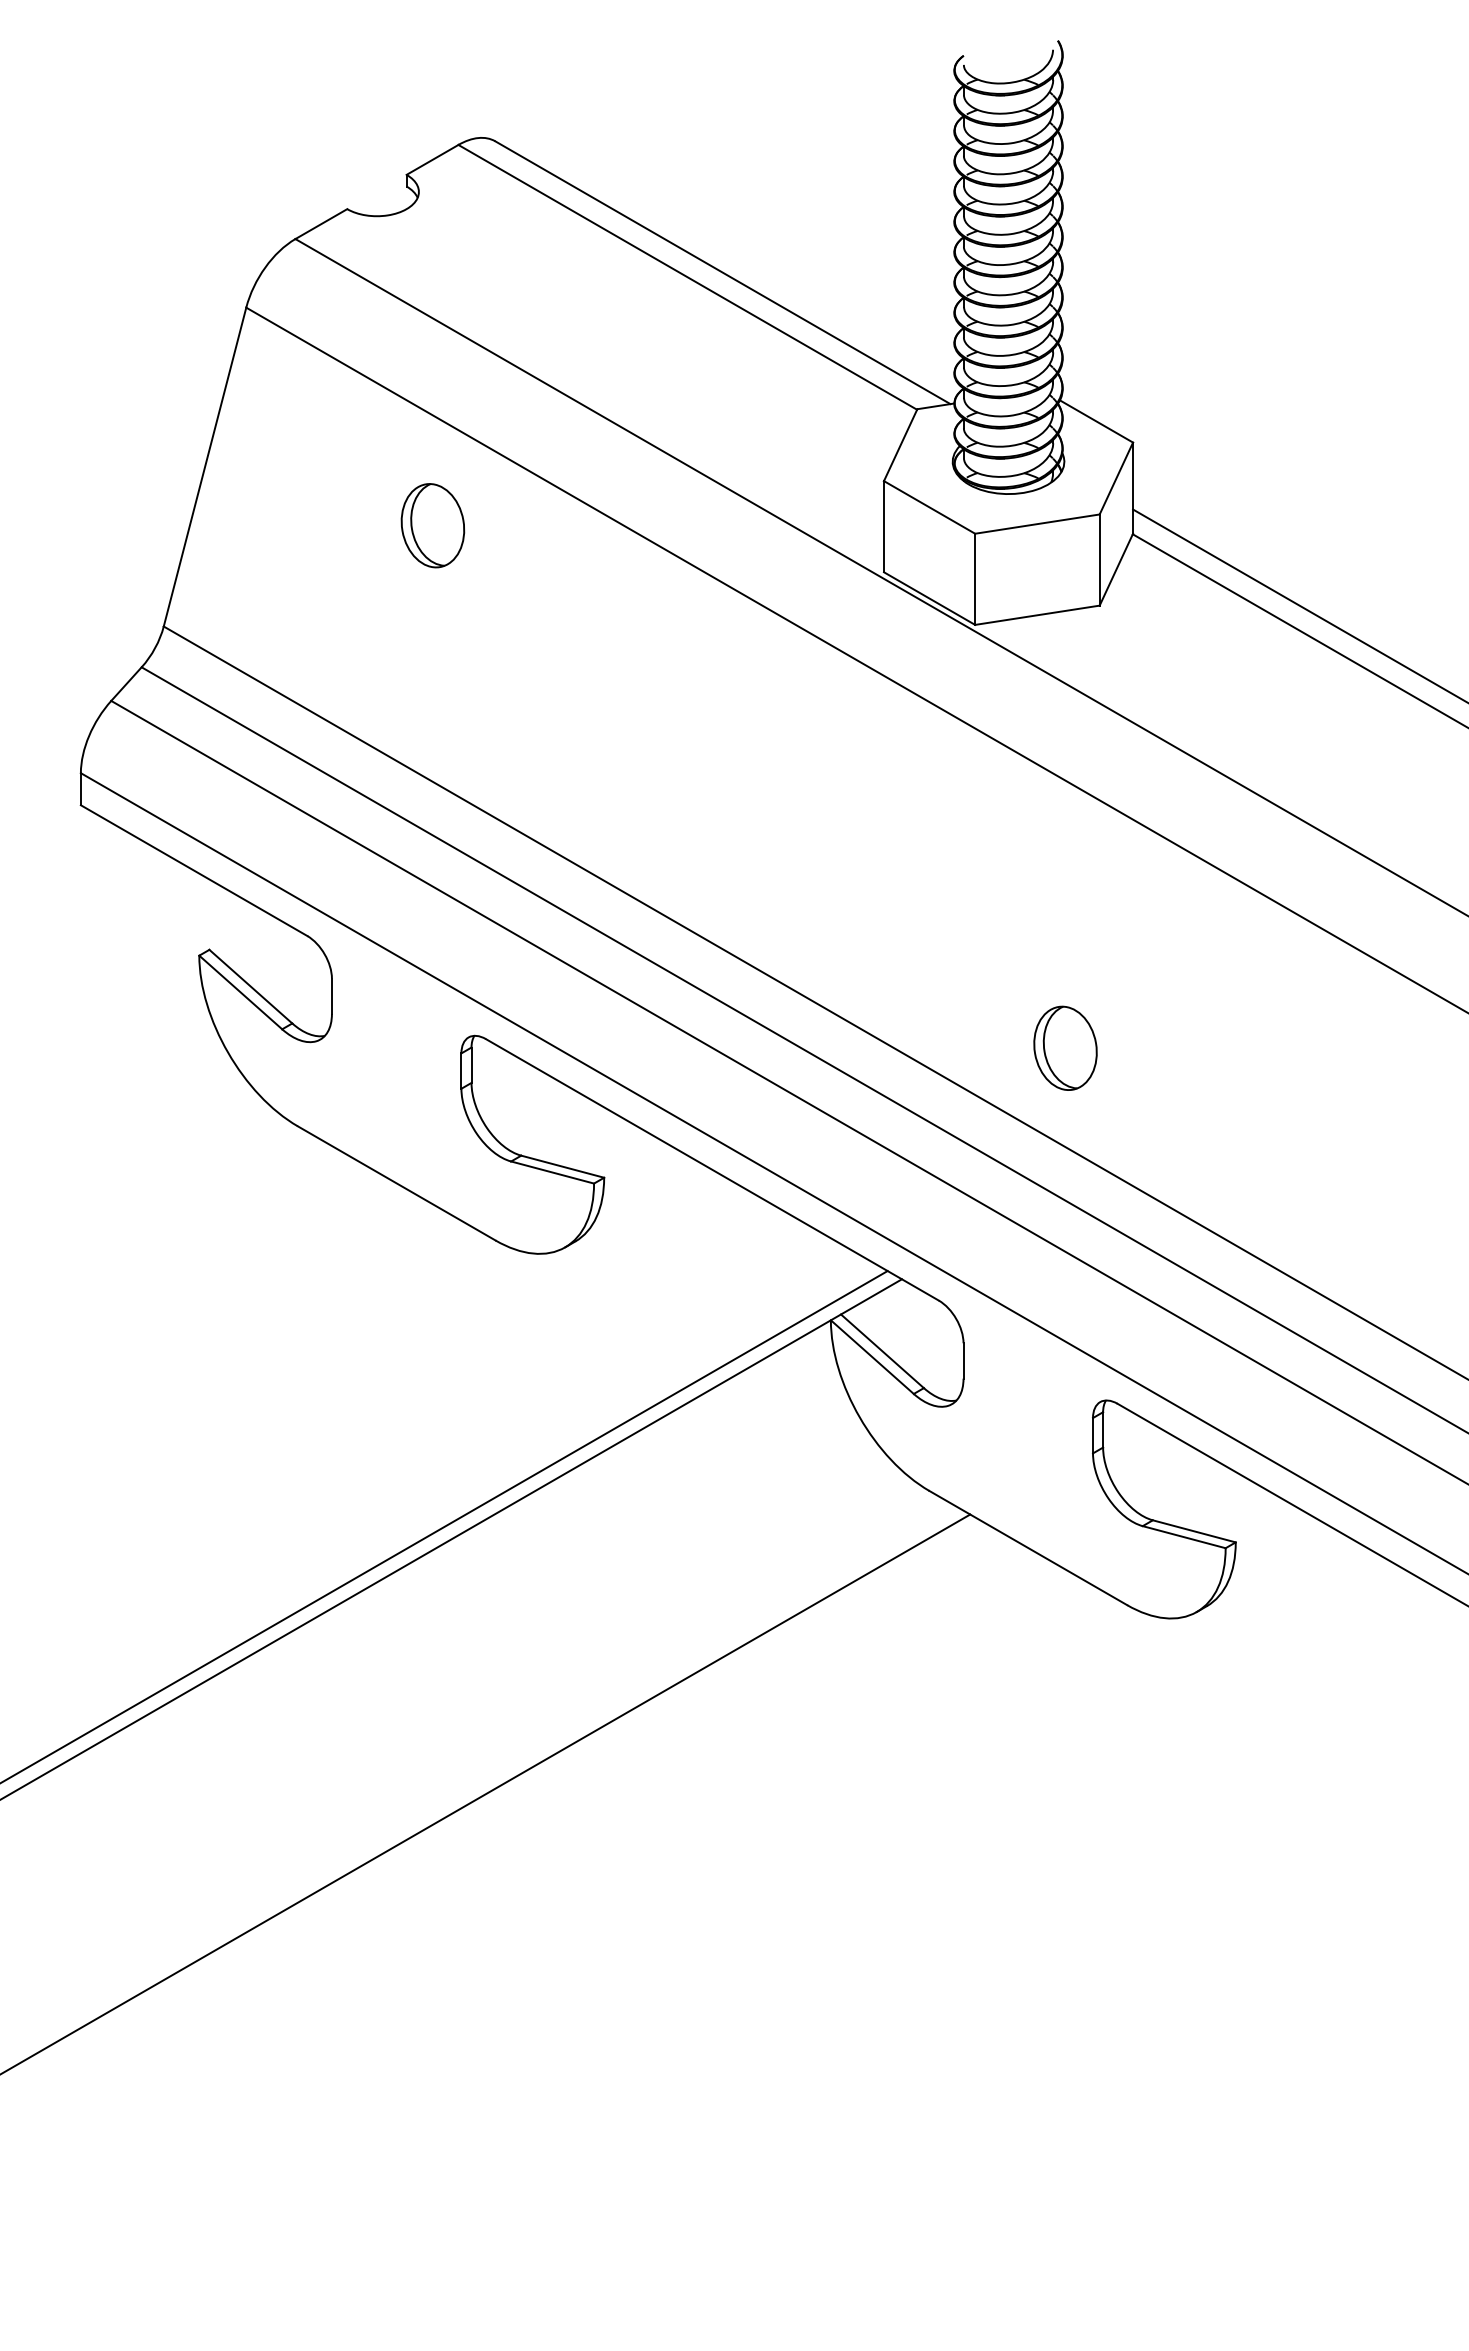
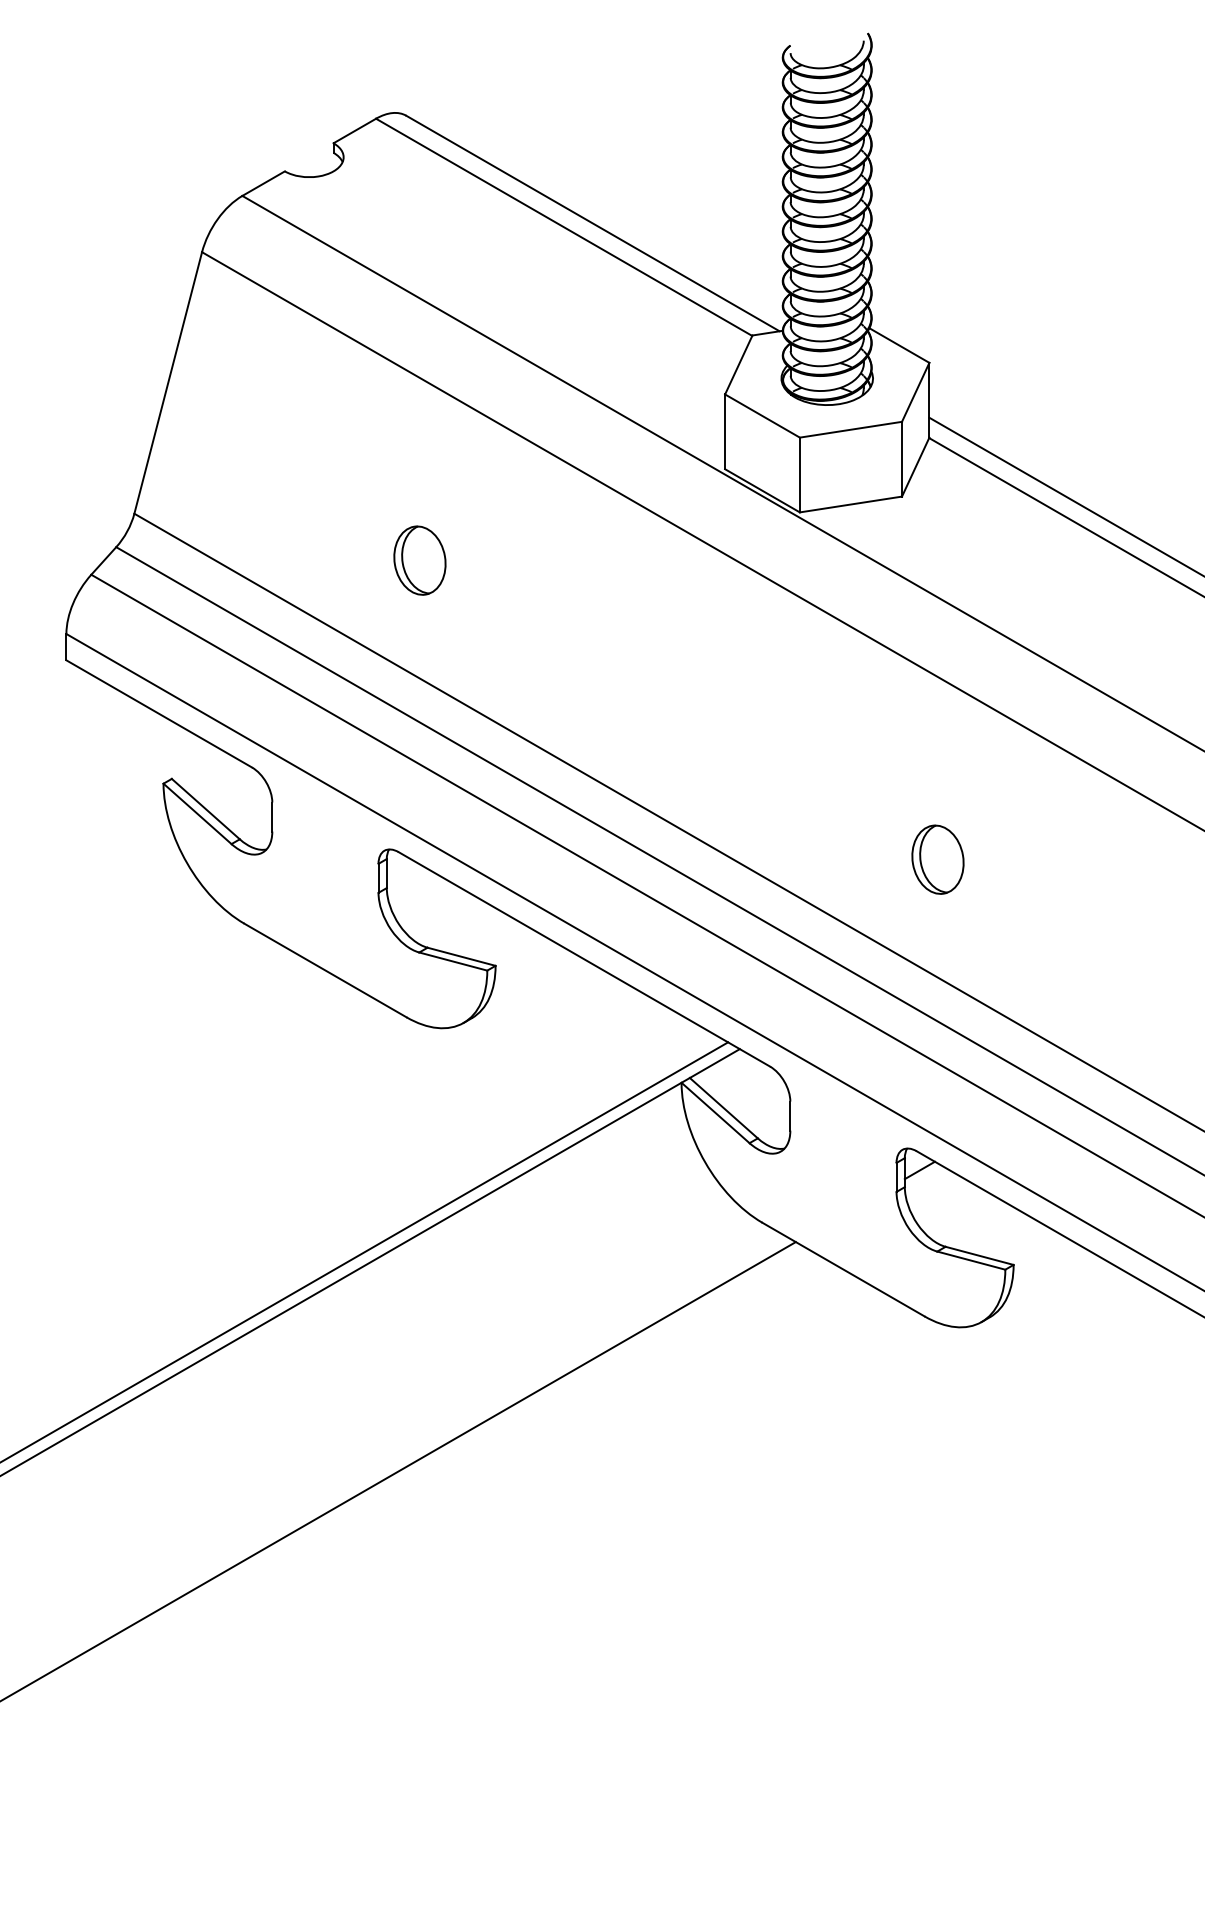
part: (432, 525) -> (419, 560), moved
part: (1065, 1047) -> (937, 859), moved
line: (1121, 1426) -> (919, 1169), added

